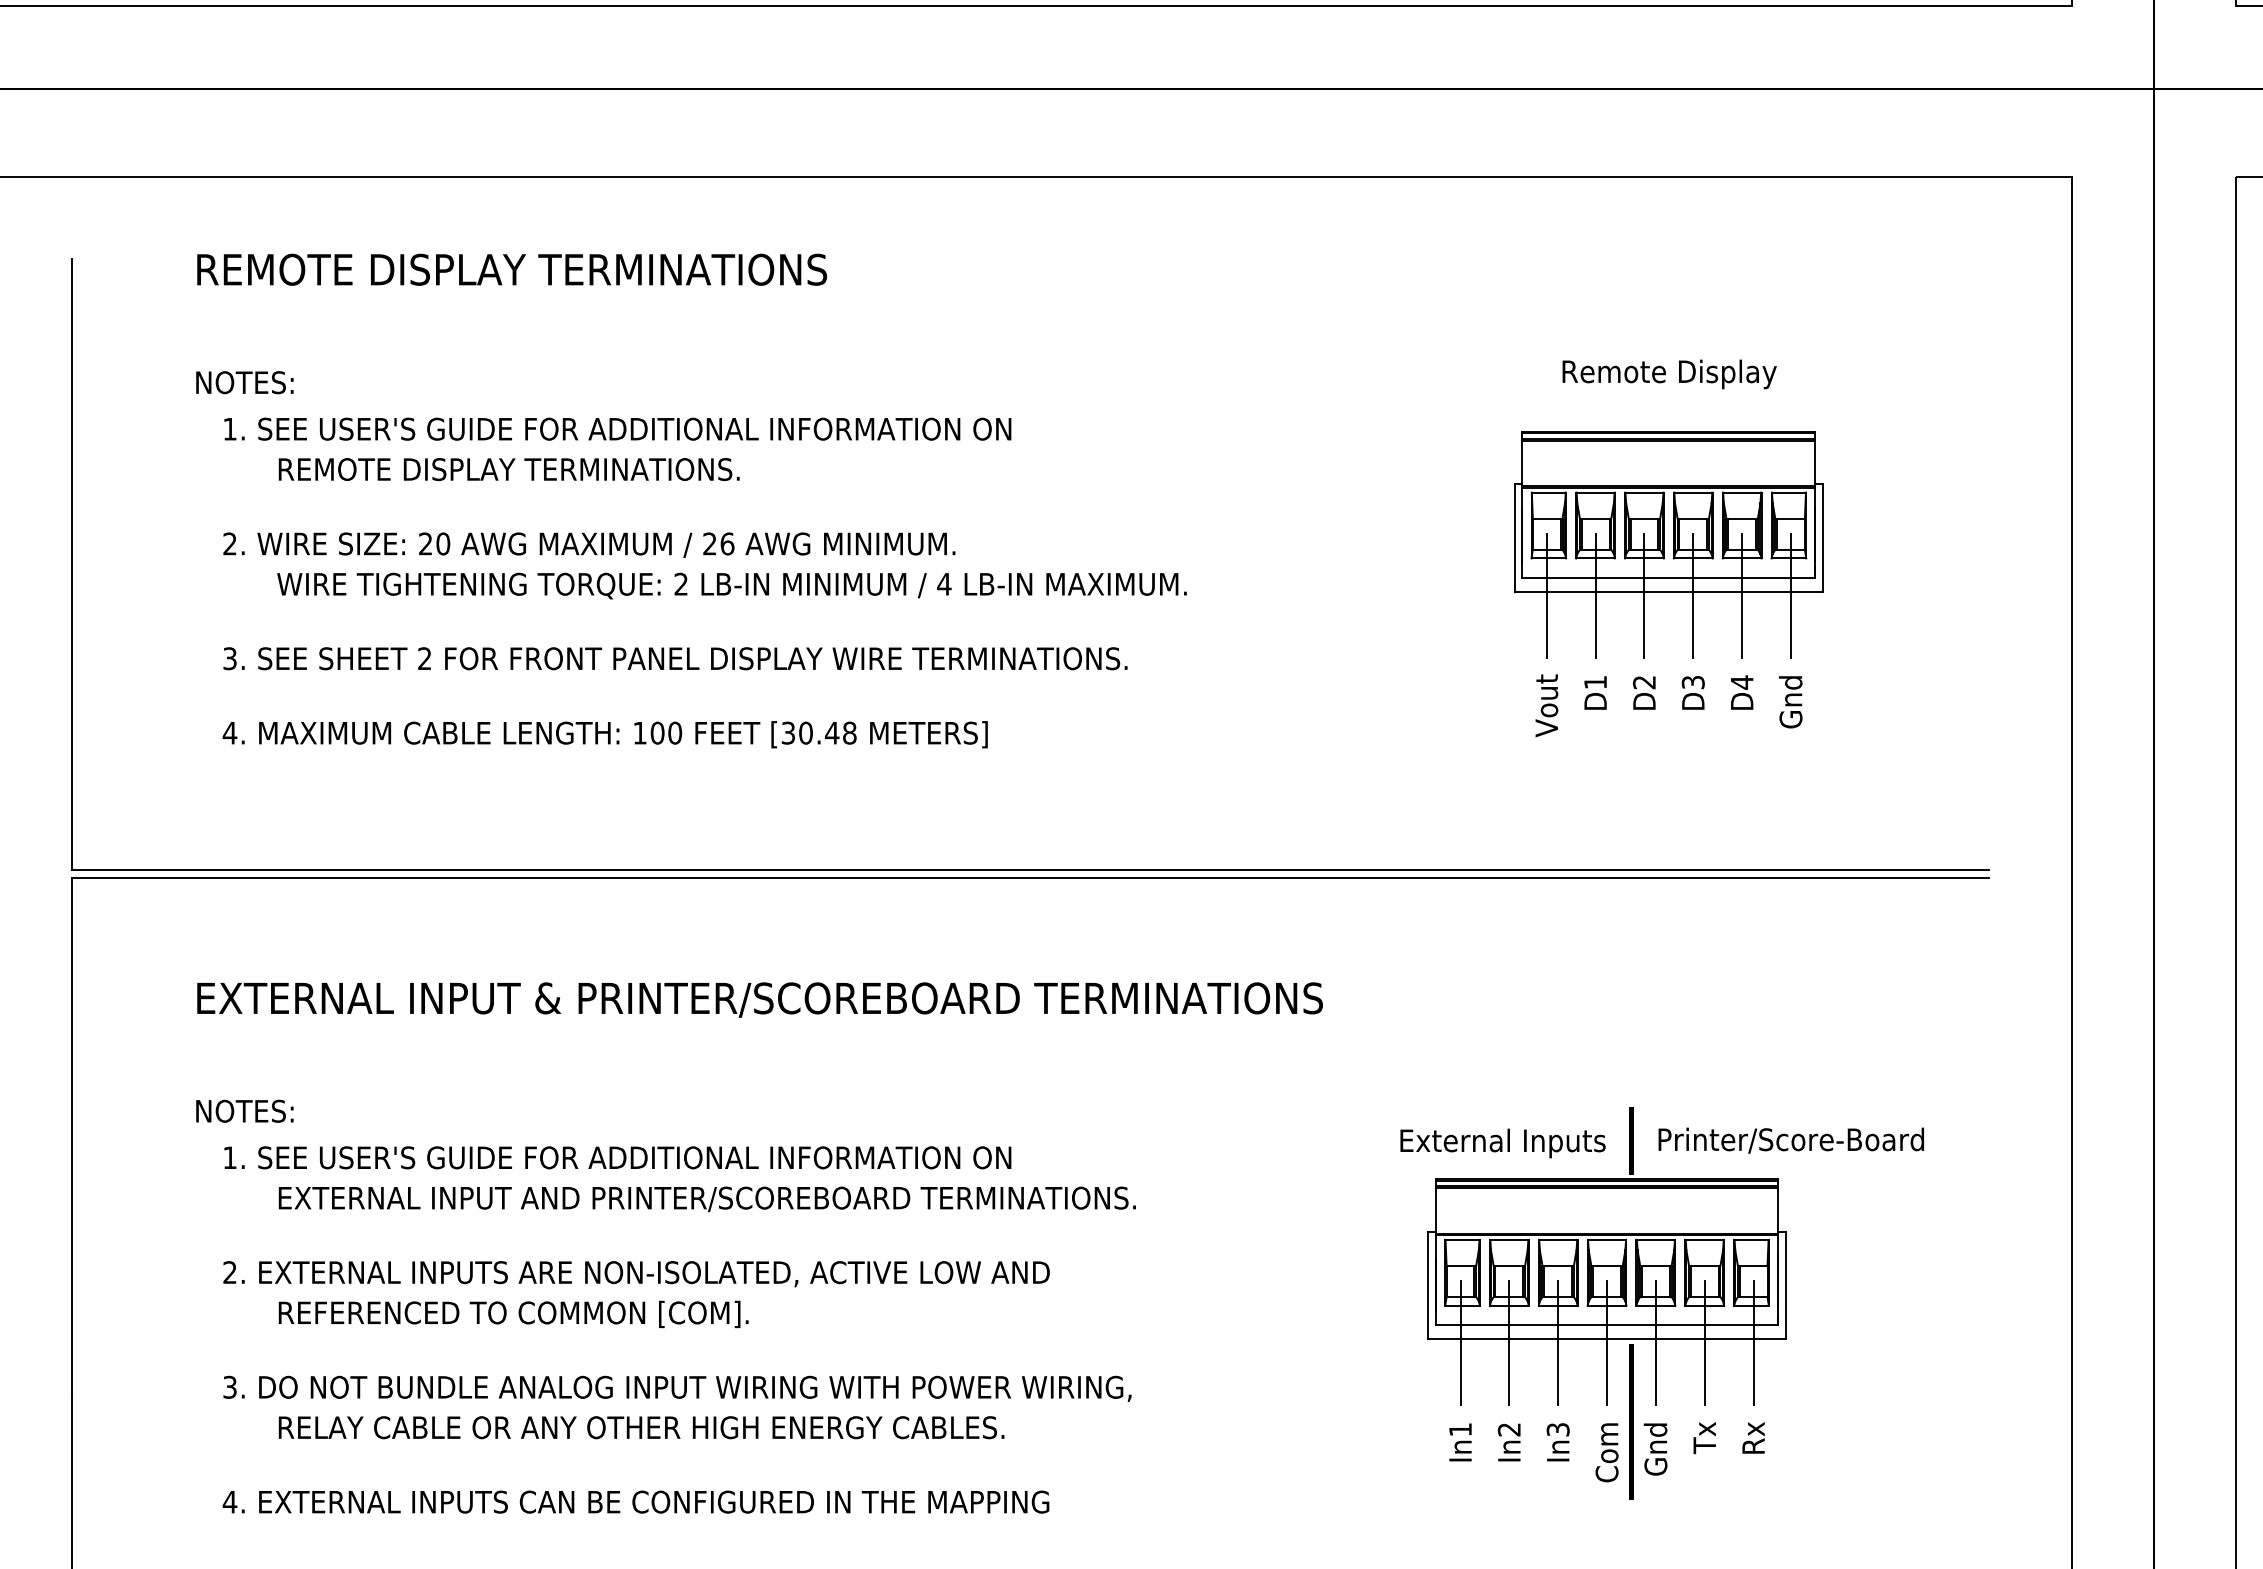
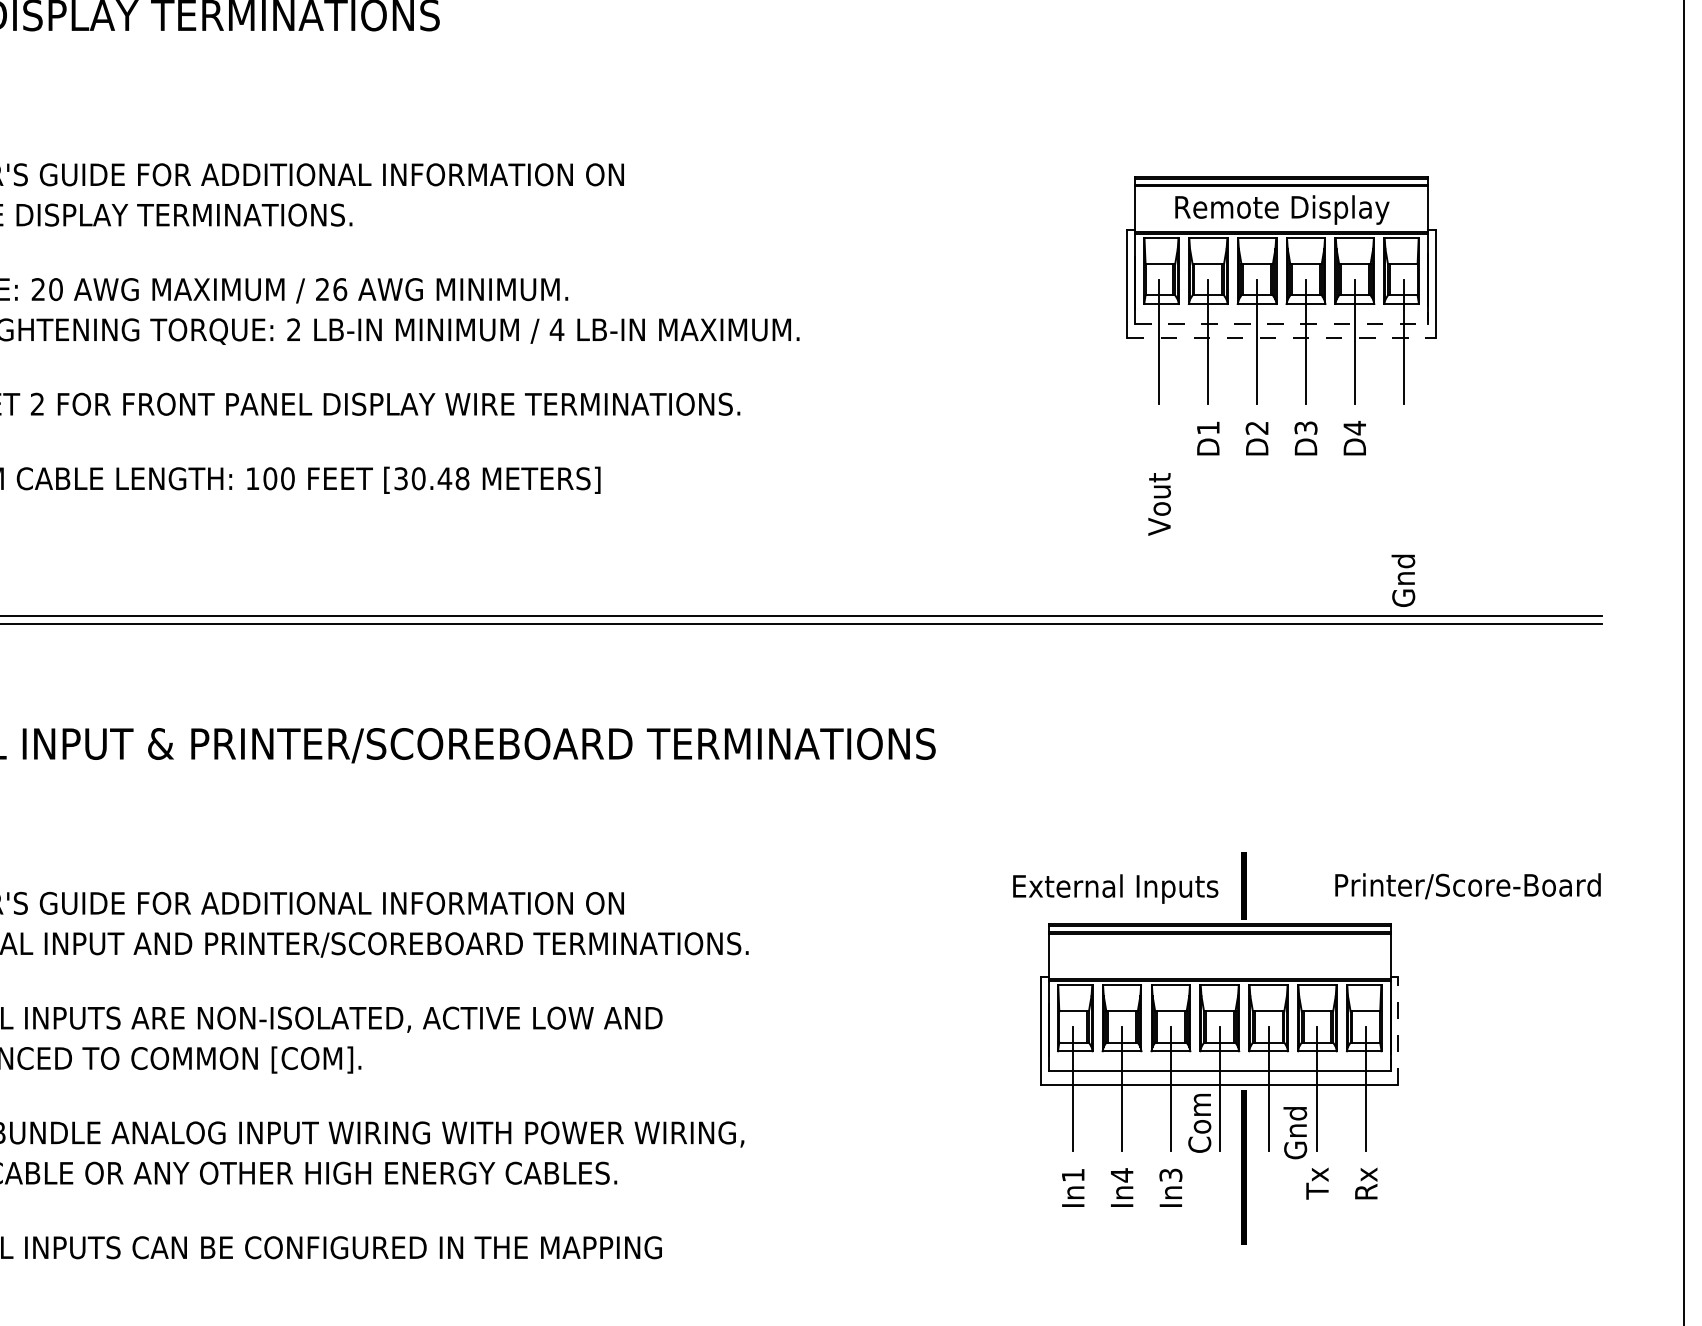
text: (1669, 374) -> (1282, 210), moved
line: (1668, 578) -> (1281, 324), solid -> dashed
line: (1669, 592) -> (1282, 338), solid -> dashed
text: (1790, 702) -> (1403, 581), moved
text: (1546, 705) -> (1159, 504), moved
text: (1790, 1140) -> (1467, 886), moved
line: (1785, 1285) -> (1398, 1031), solid -> dashed
text: (1508, 1429) -> (1121, 1175), In2 -> In4
text: (1655, 1449) -> (1295, 1133), moved
text: (1606, 1452) -> (1199, 1123), moved

